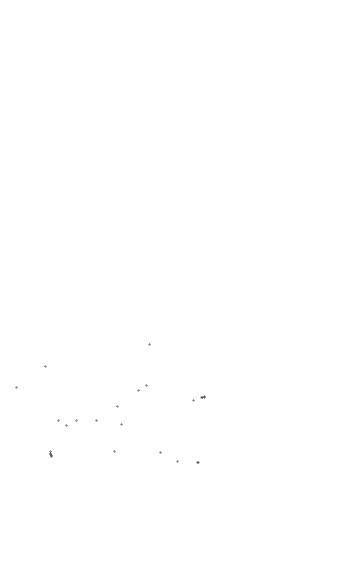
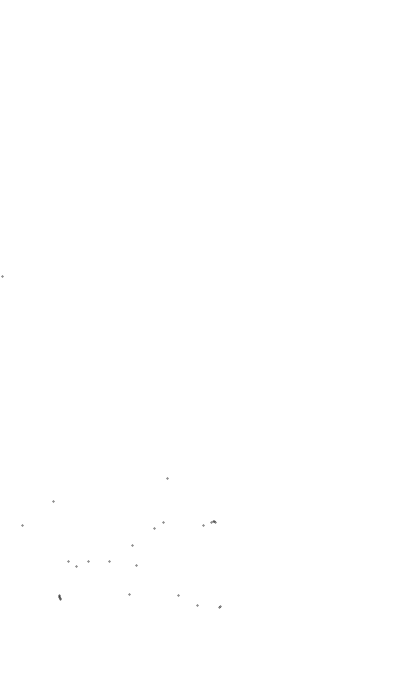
part: (199, 398) -> (209, 523), moved

